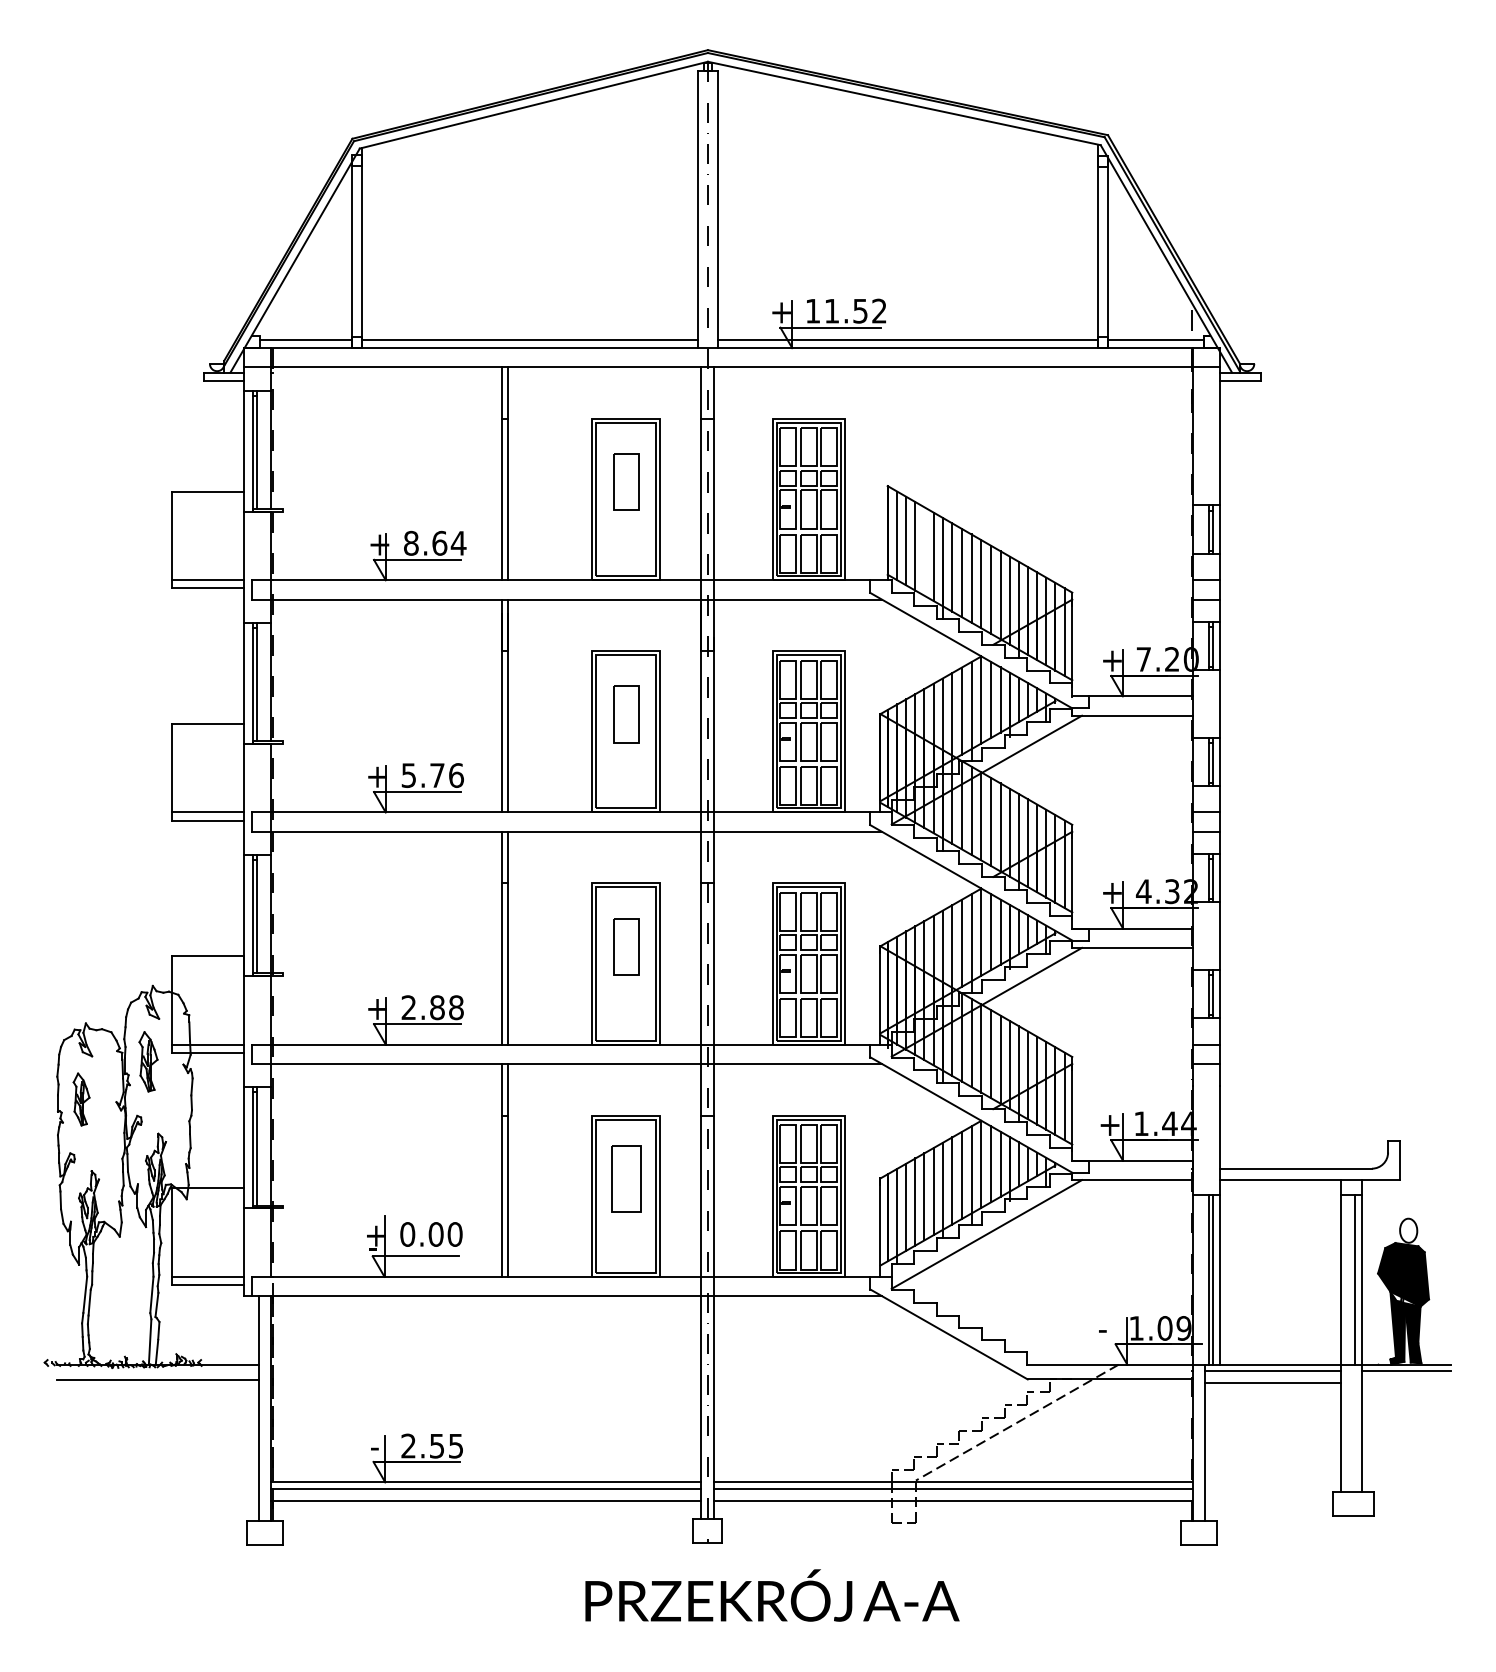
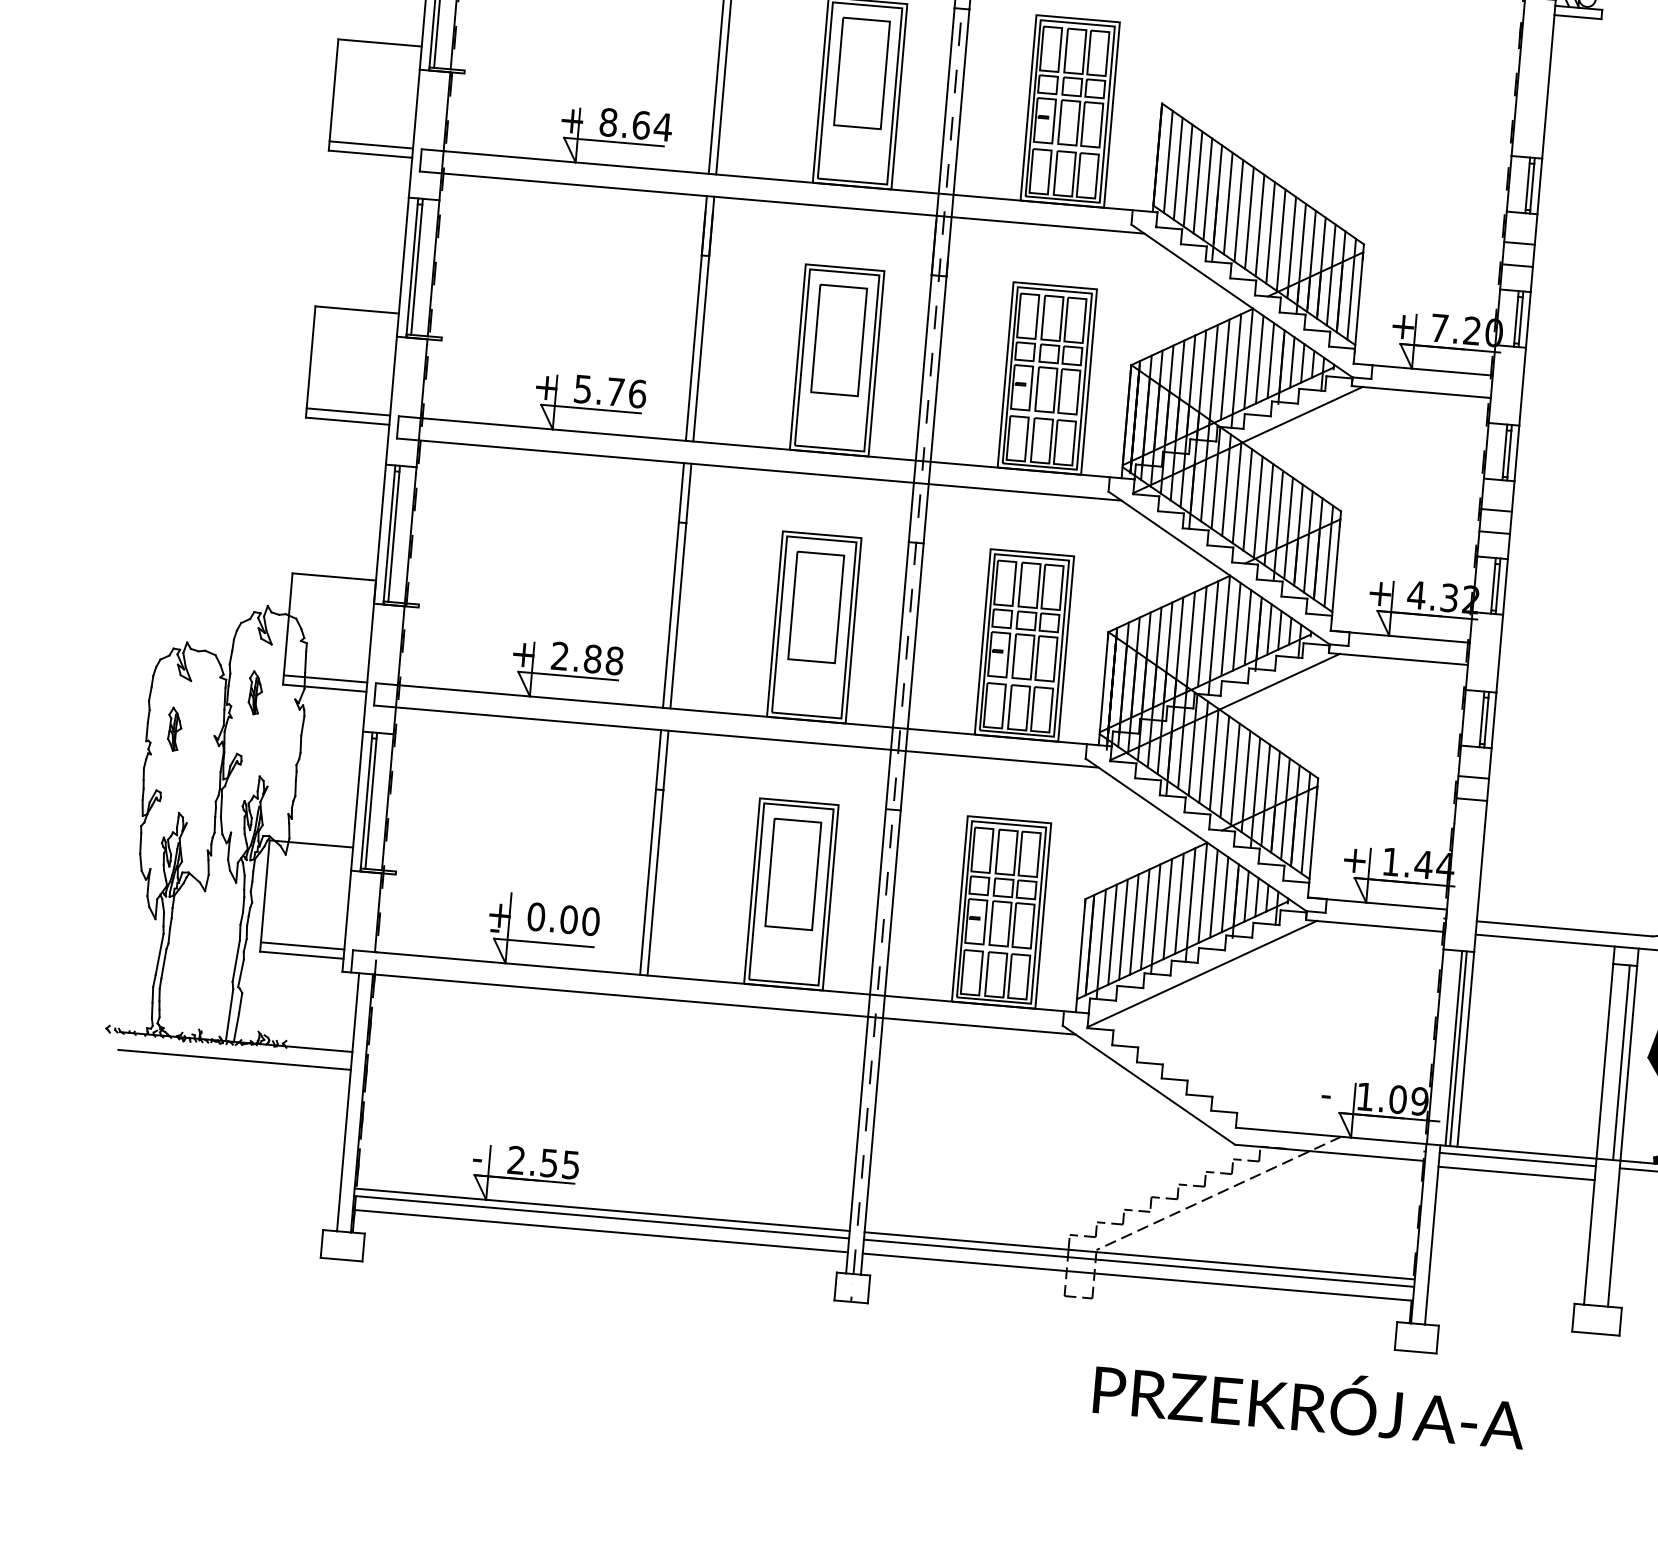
part: (626, 481) -> (862, 72), size x1.67
line: (924, 551) -> (1198, 182), added
part: (626, 714) -> (839, 340), size x1.67
part: (626, 946) -> (816, 607), size x1.67
part: (148, 1061) -> (255, 692), size x0.62
part: (81, 1098) -> (174, 728), size x0.71
part: (626, 1178) -> (793, 874), size x1.43
text: (772, 1595) -> (1310, 1401), moved

